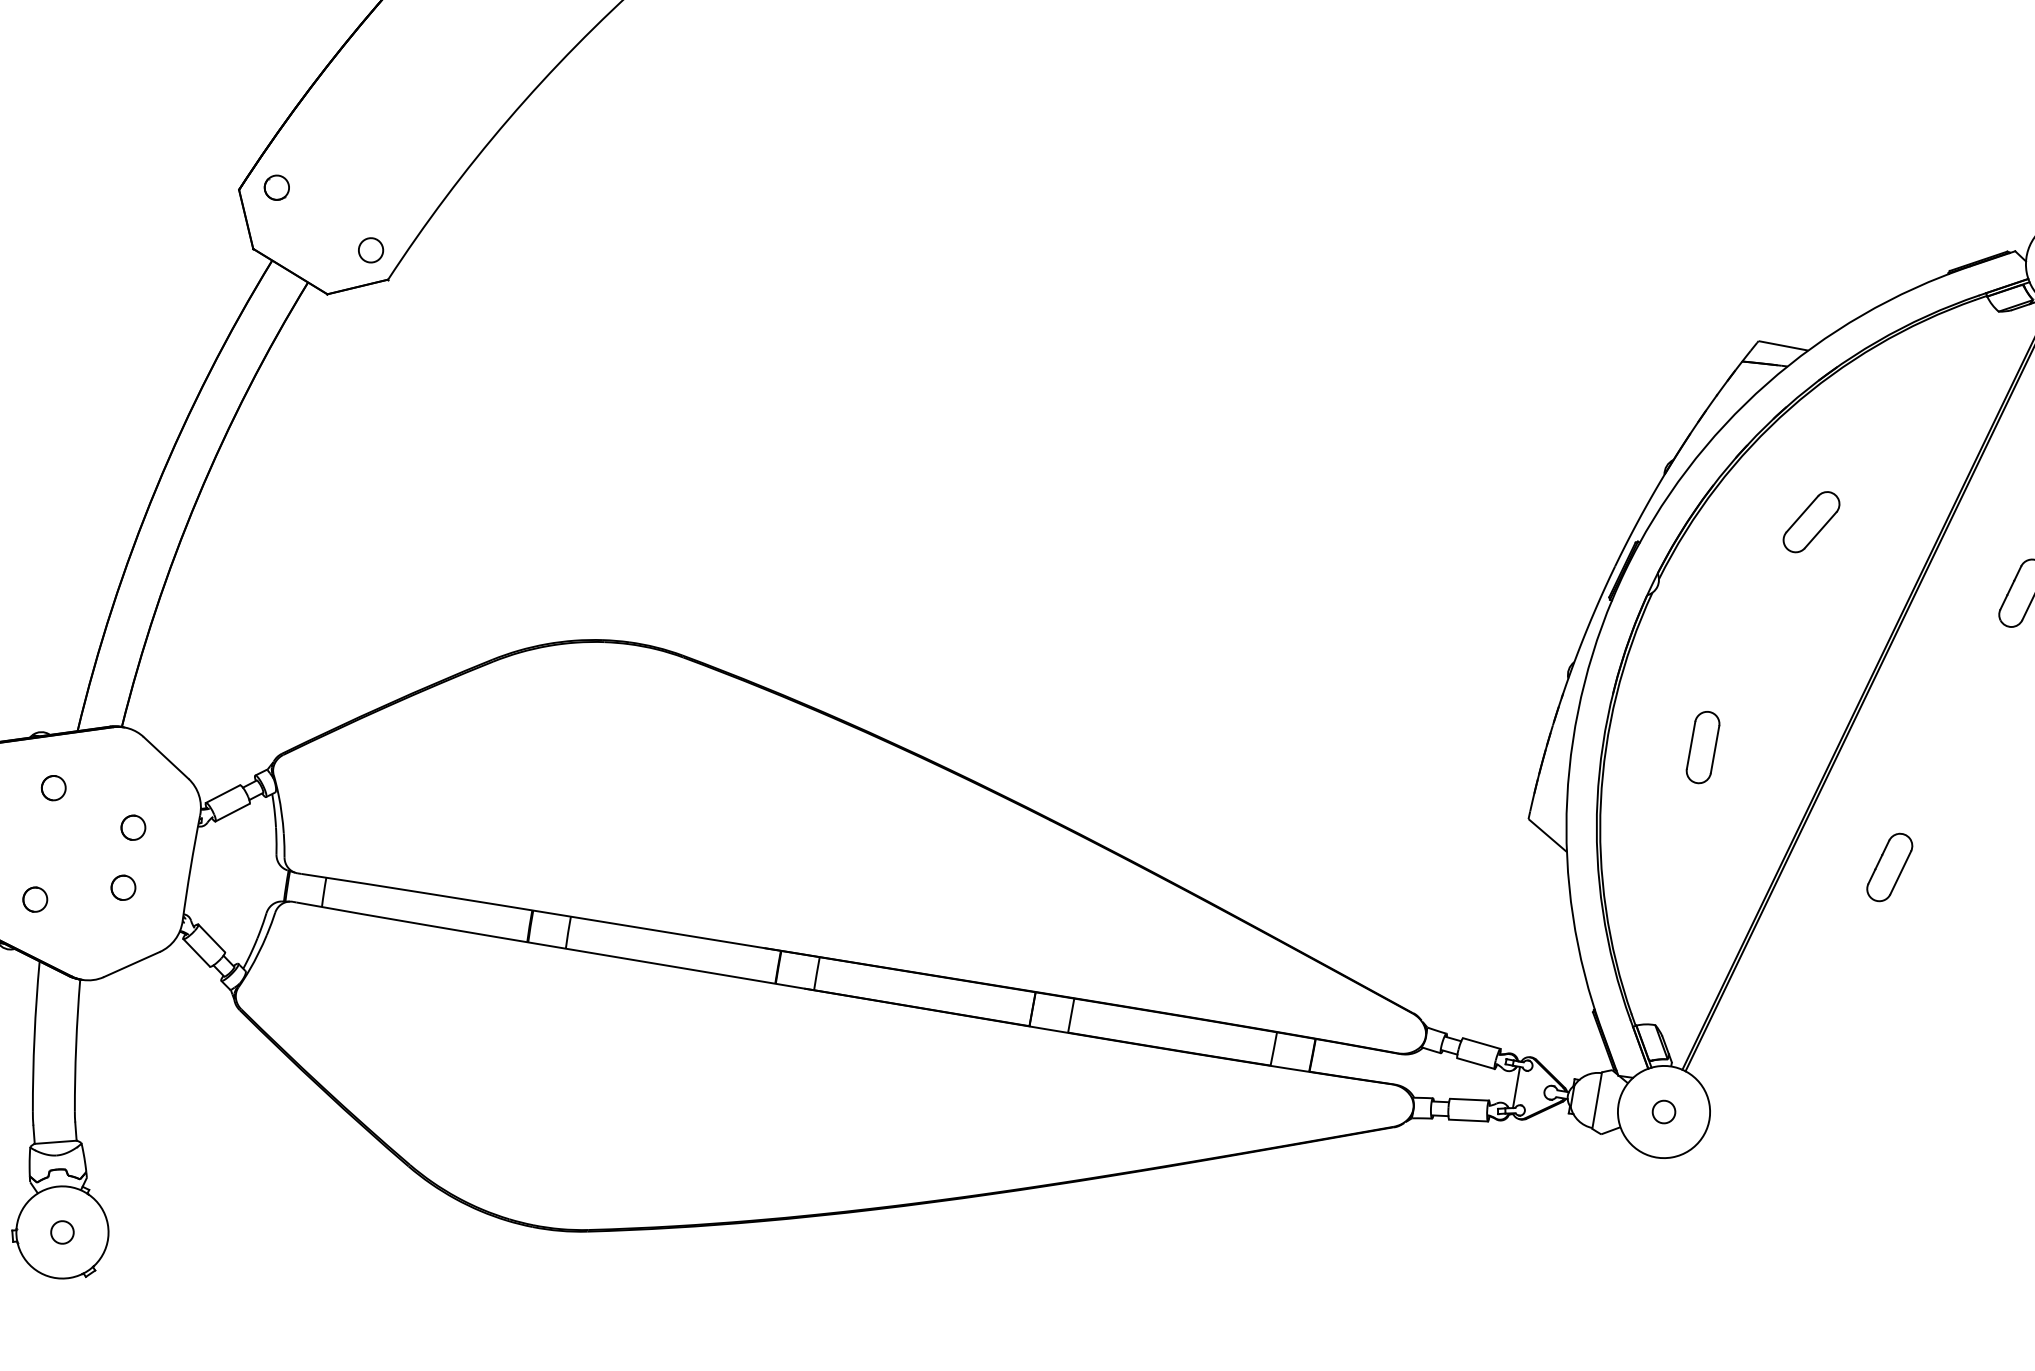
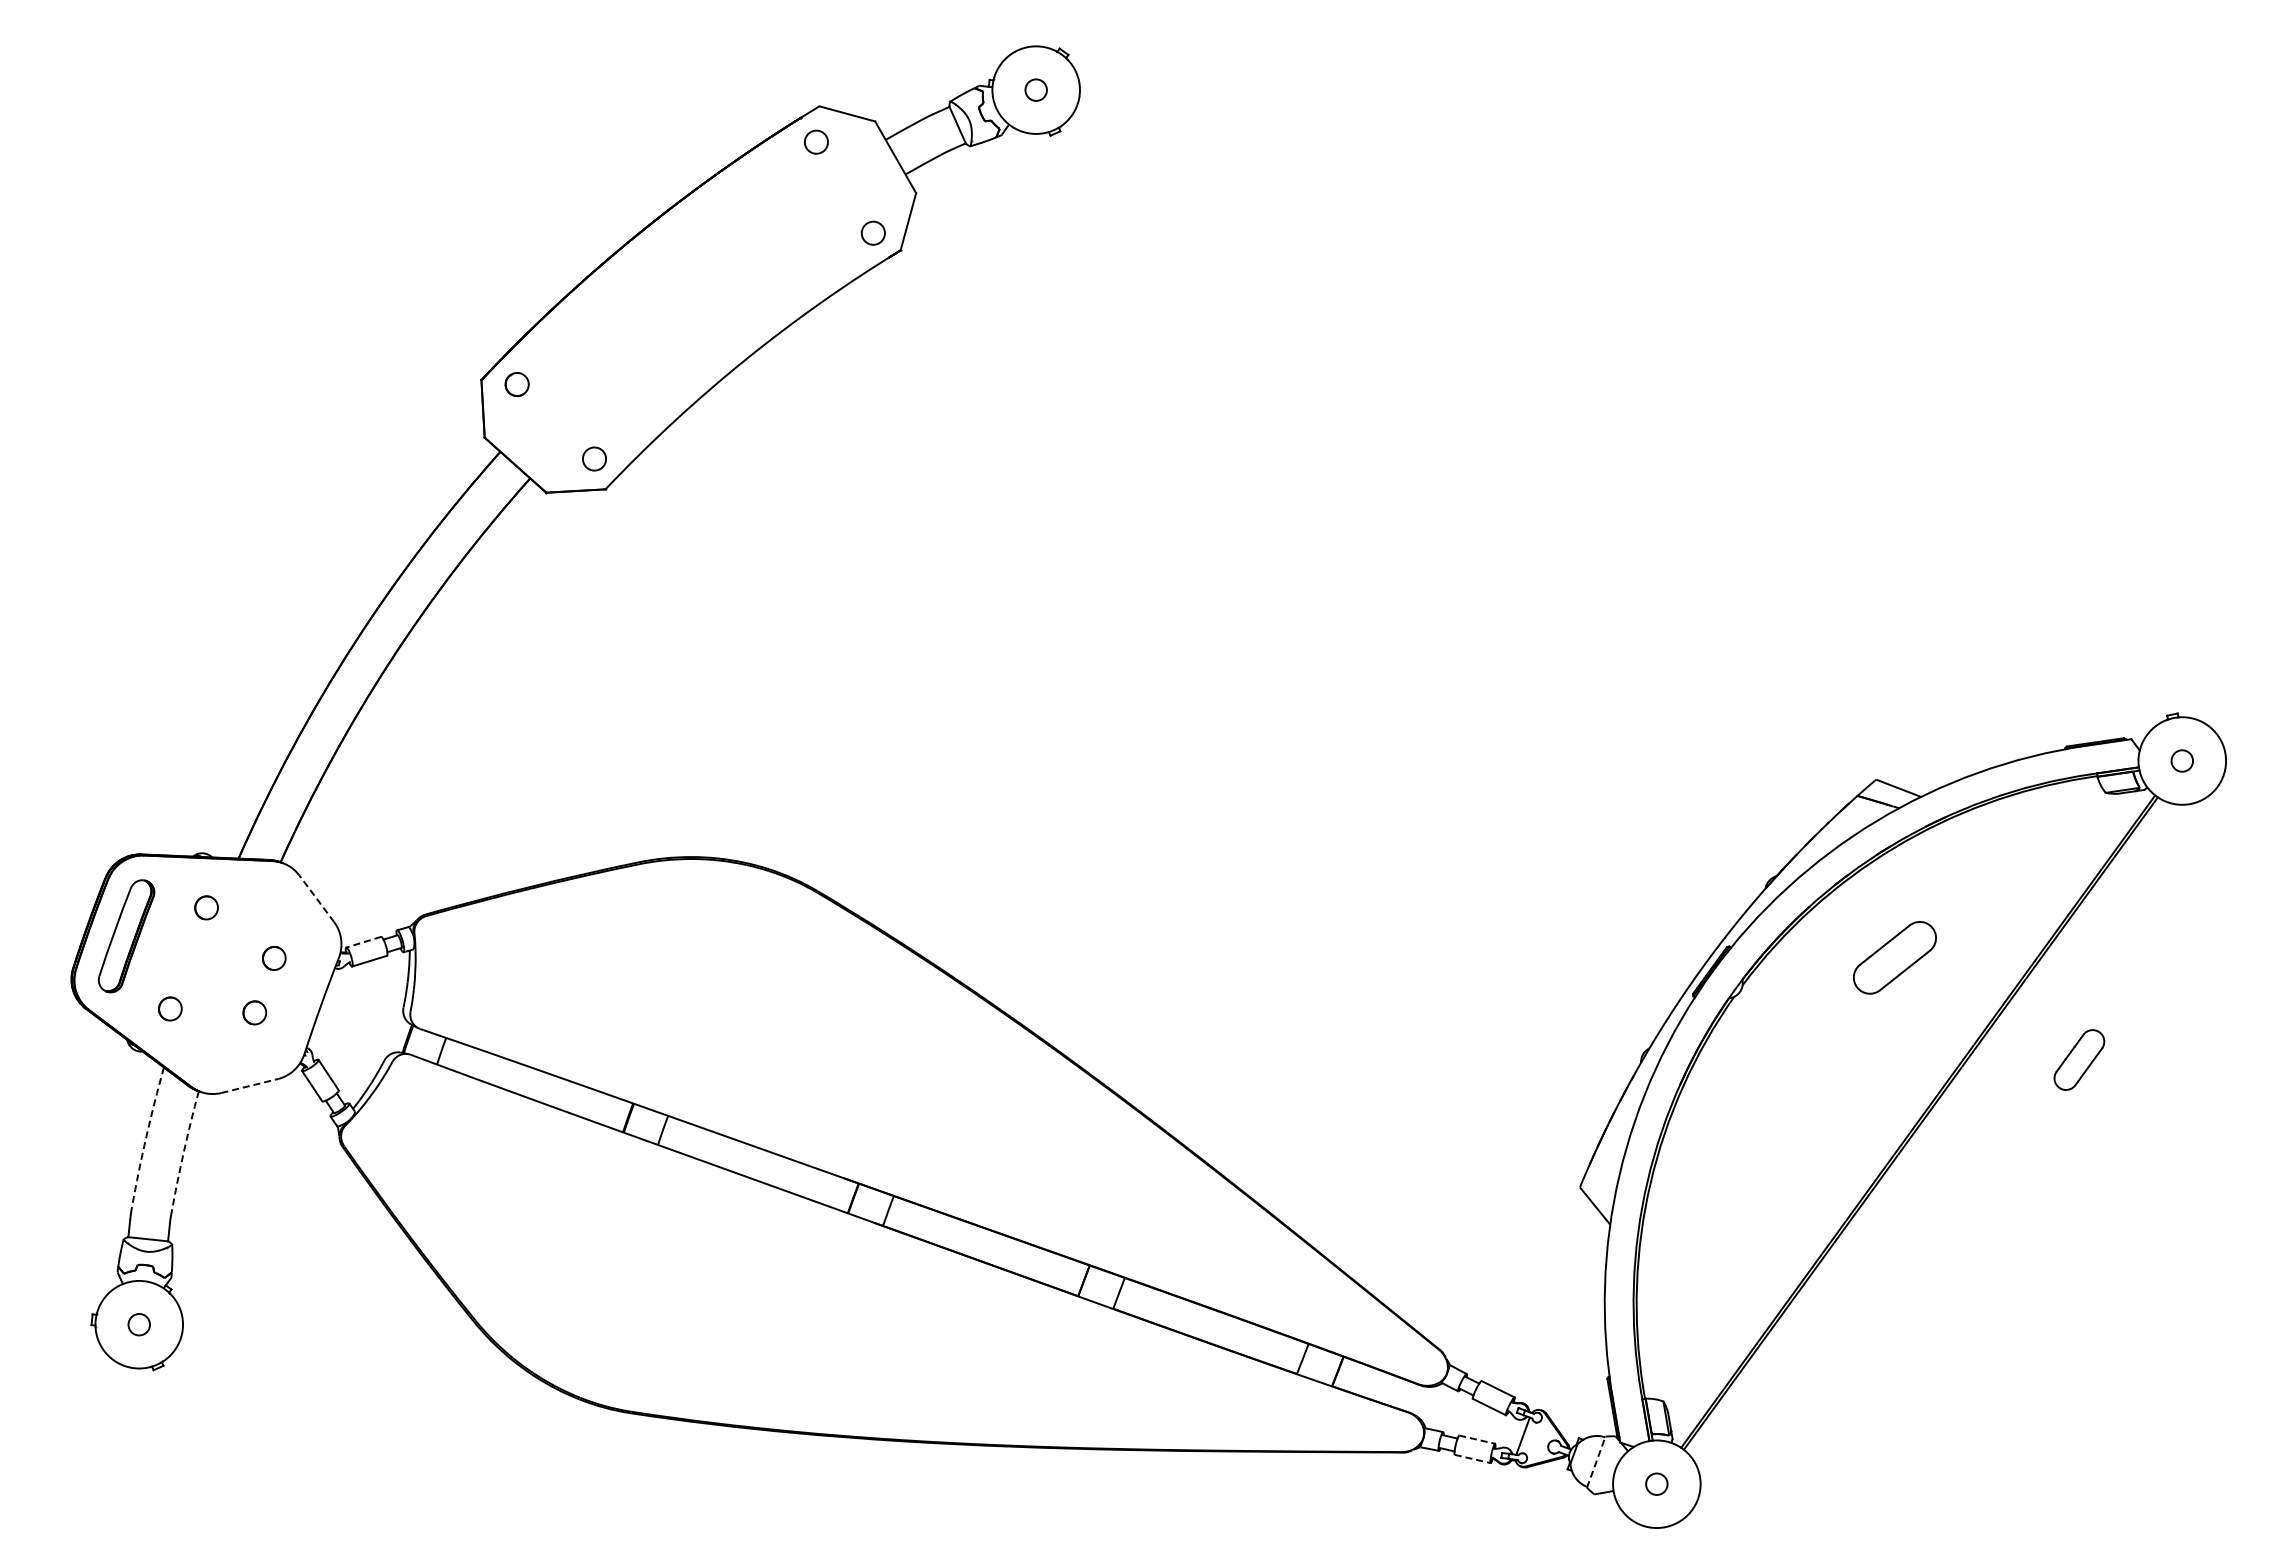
part: (1811, 521) -> (1894, 957), size x1.4
part: (1702, 747) -> (1754, 1149), removed
line: (165, 757) -> (316, 898), solid -> dashed
line: (222, 794) -> (363, 942), solid -> dashed
part: (1889, 866) -> (1909, 1293), removed
line: (132, 963) -> (250, 1085), solid -> dashed
arc: (34, 1036) -> (146, 1136), solid -> dashed
arc: (75, 1045) -> (183, 1152), solid -> dashed
line: (1469, 1099) -> (1477, 1439), solid -> dashed
line: (1597, 1099) -> (1596, 1461), solid -> dashed
line: (1469, 1120) -> (1473, 1459), solid -> dashed

